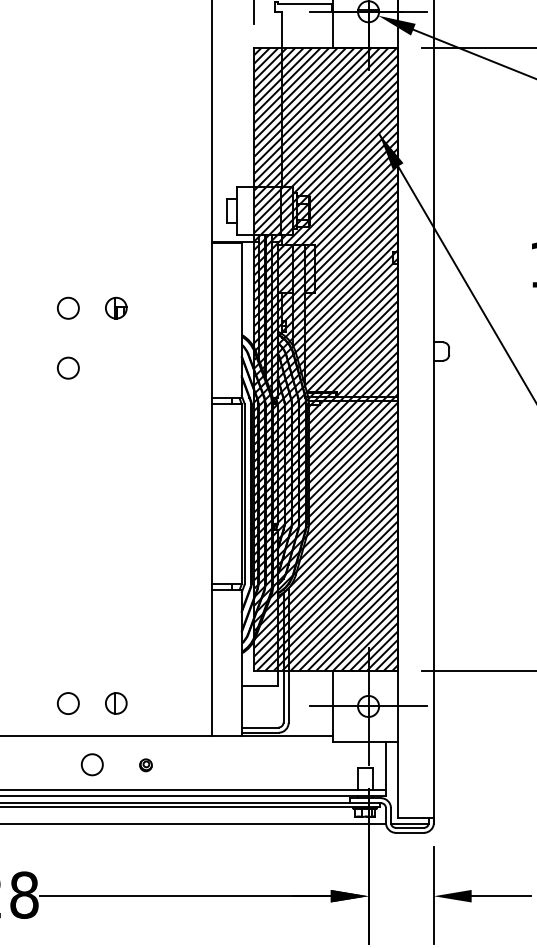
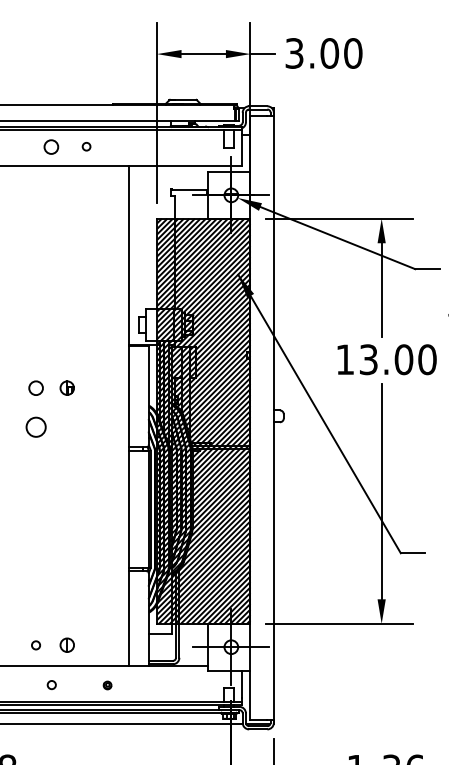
circle: (67, 367) -> (35, 426), size x1.4
circle: (67, 703) -> (35, 645), size x0.6
circle: (92, 763) -> (51, 684), size x0.6
part: (145, 765) -> (107, 685), moved

